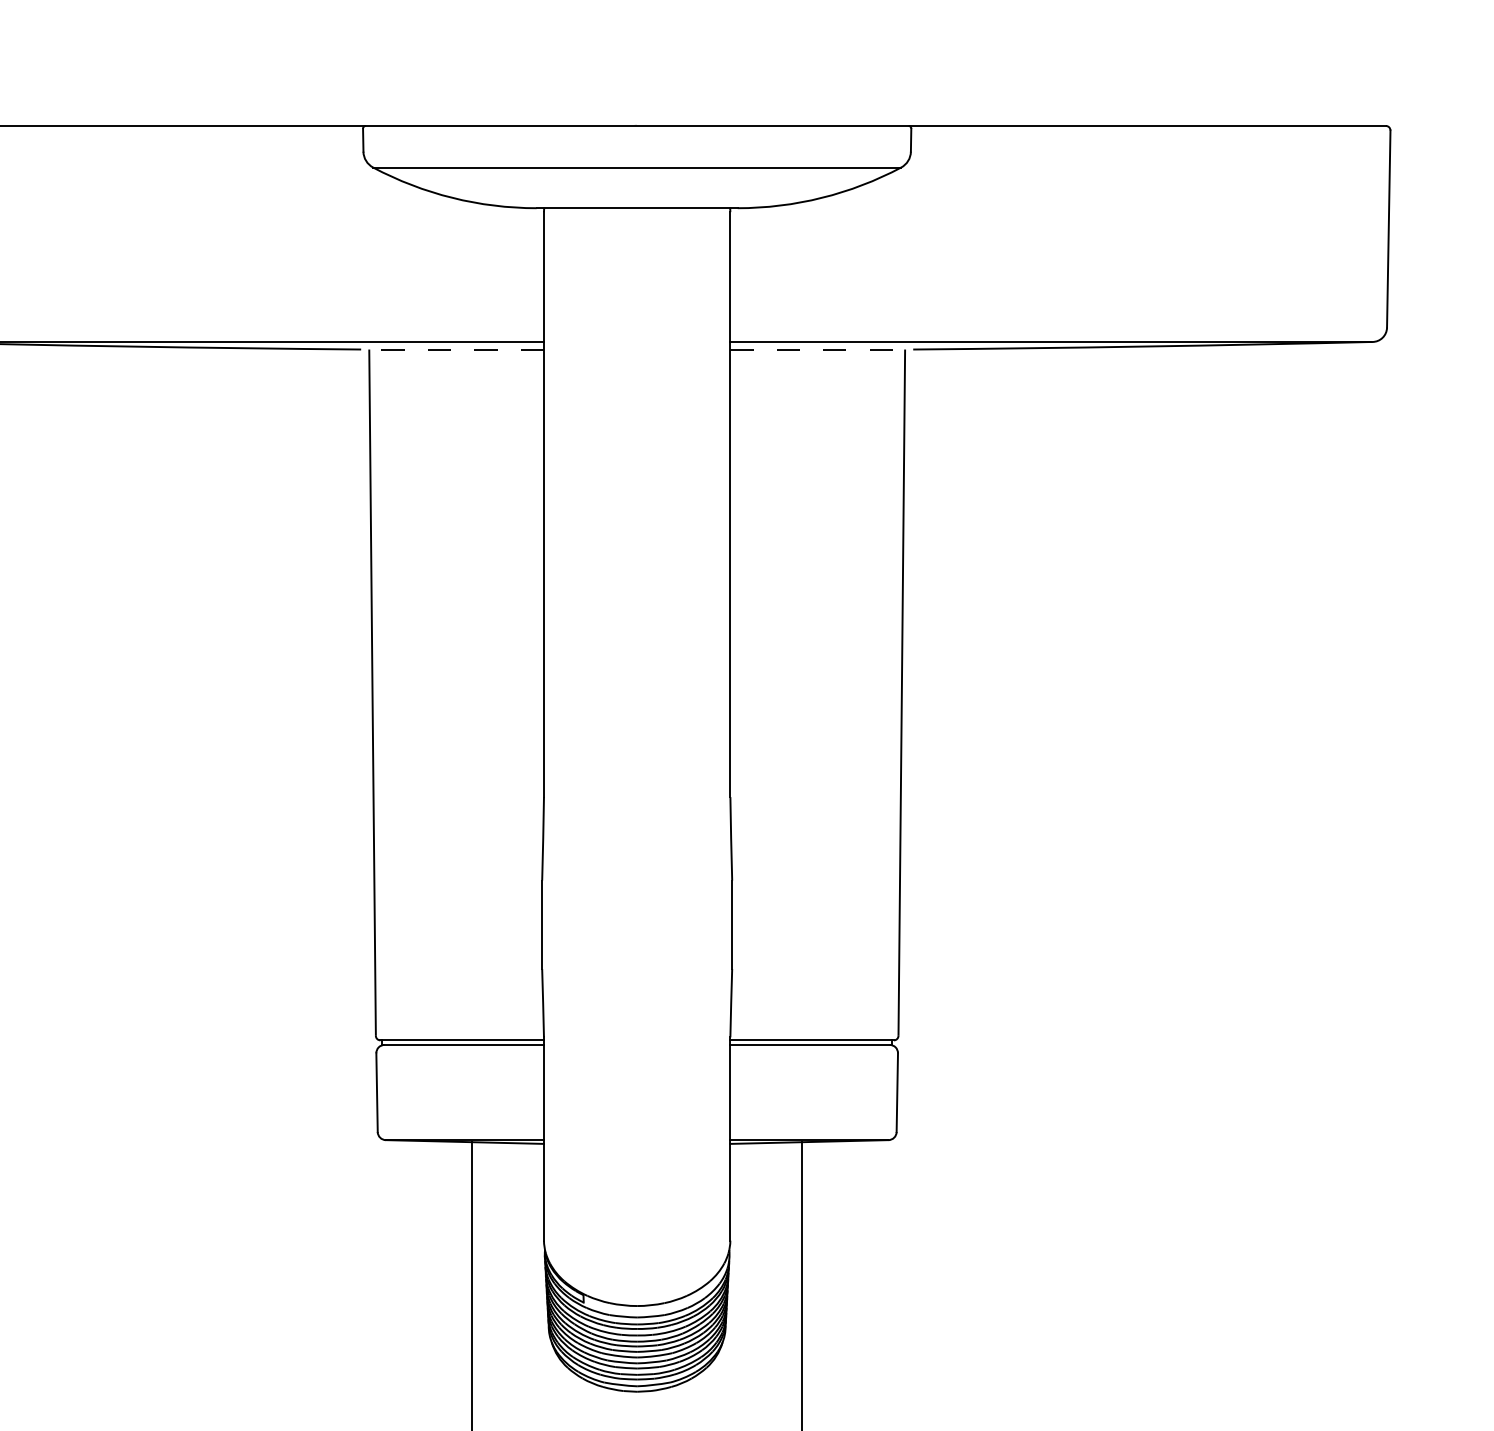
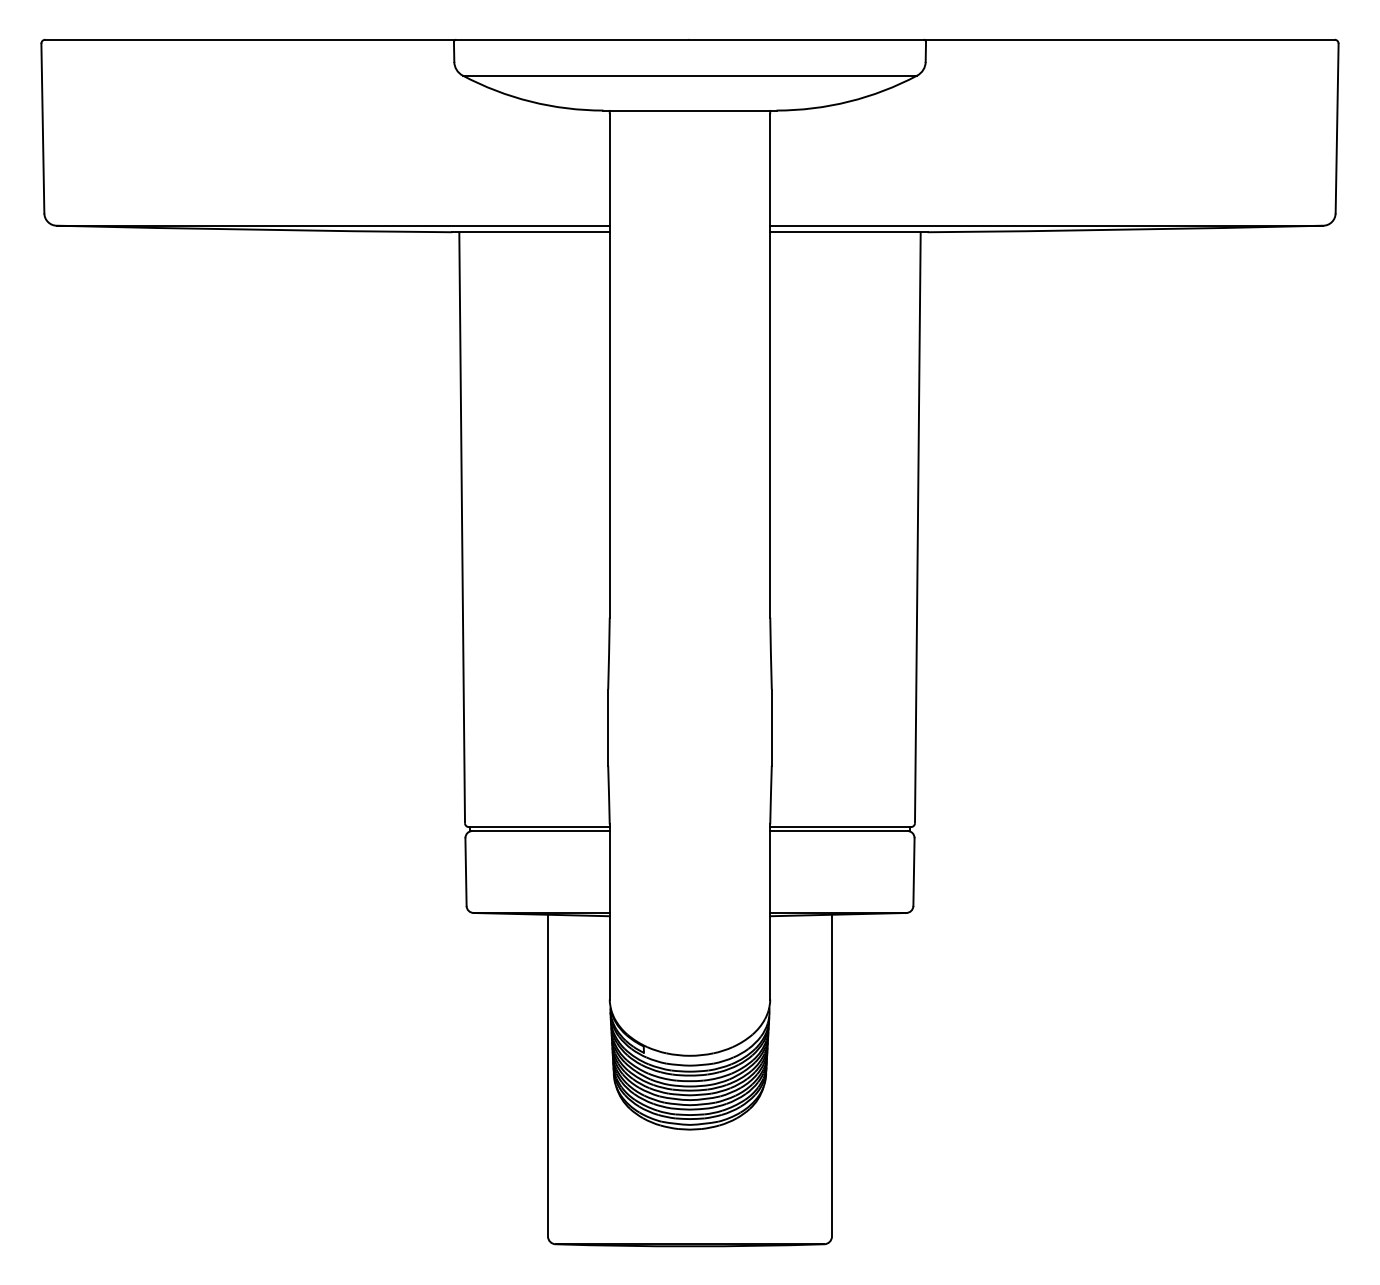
line: (453, 349) -> (531, 232), dashed -> solid
line: (821, 349) -> (848, 232), dashed -> solid

